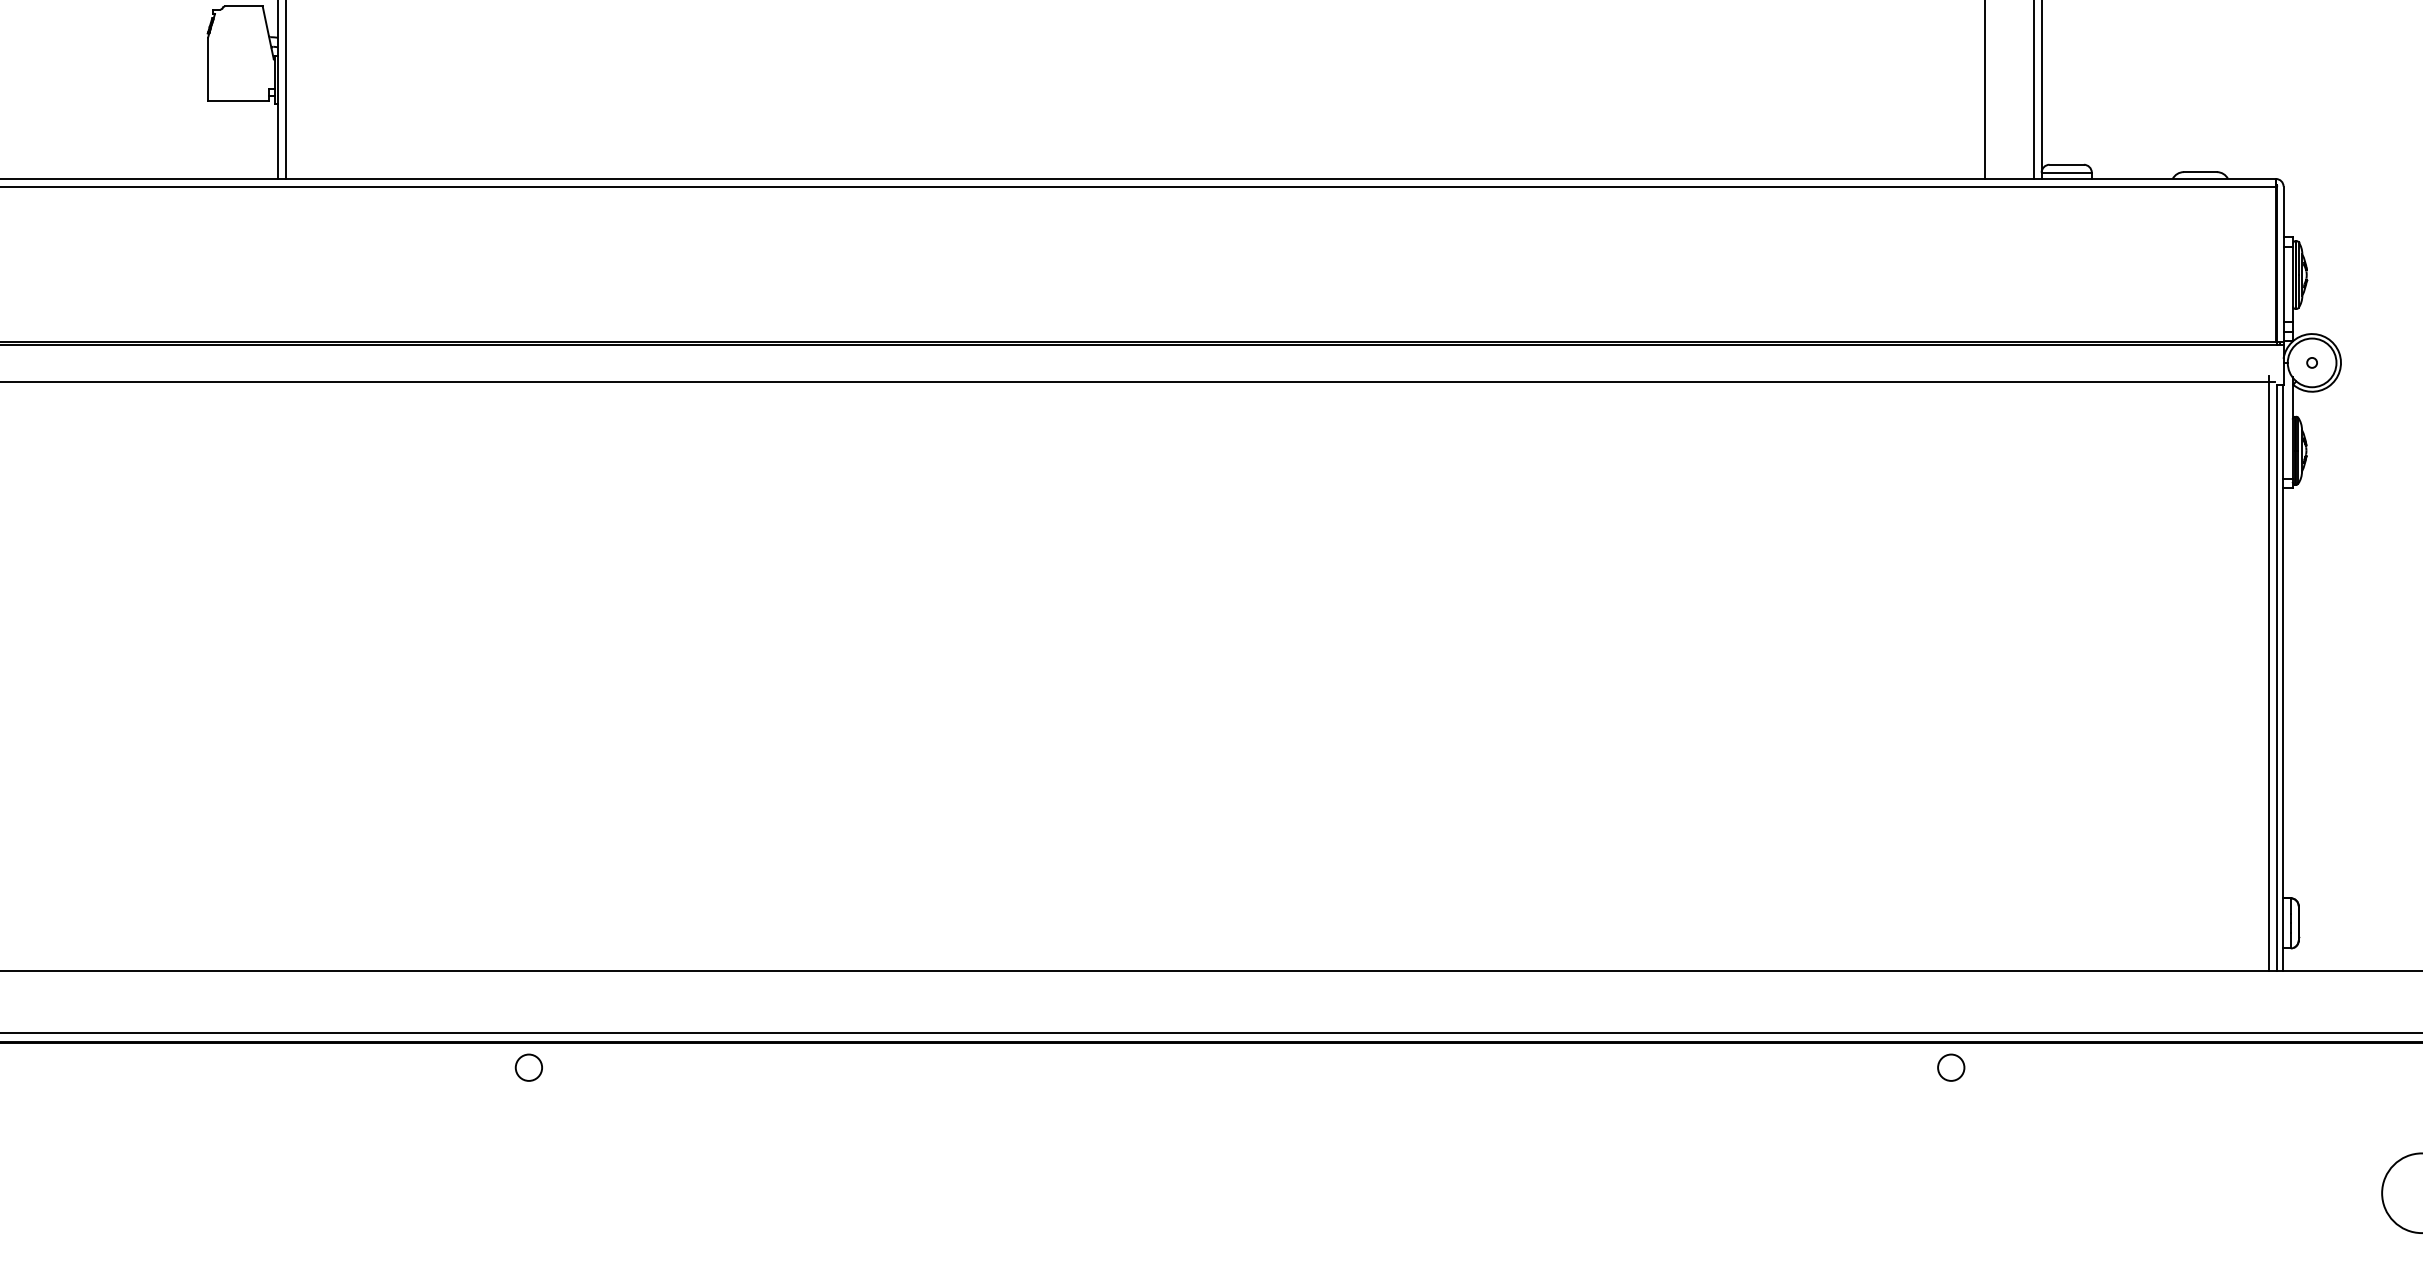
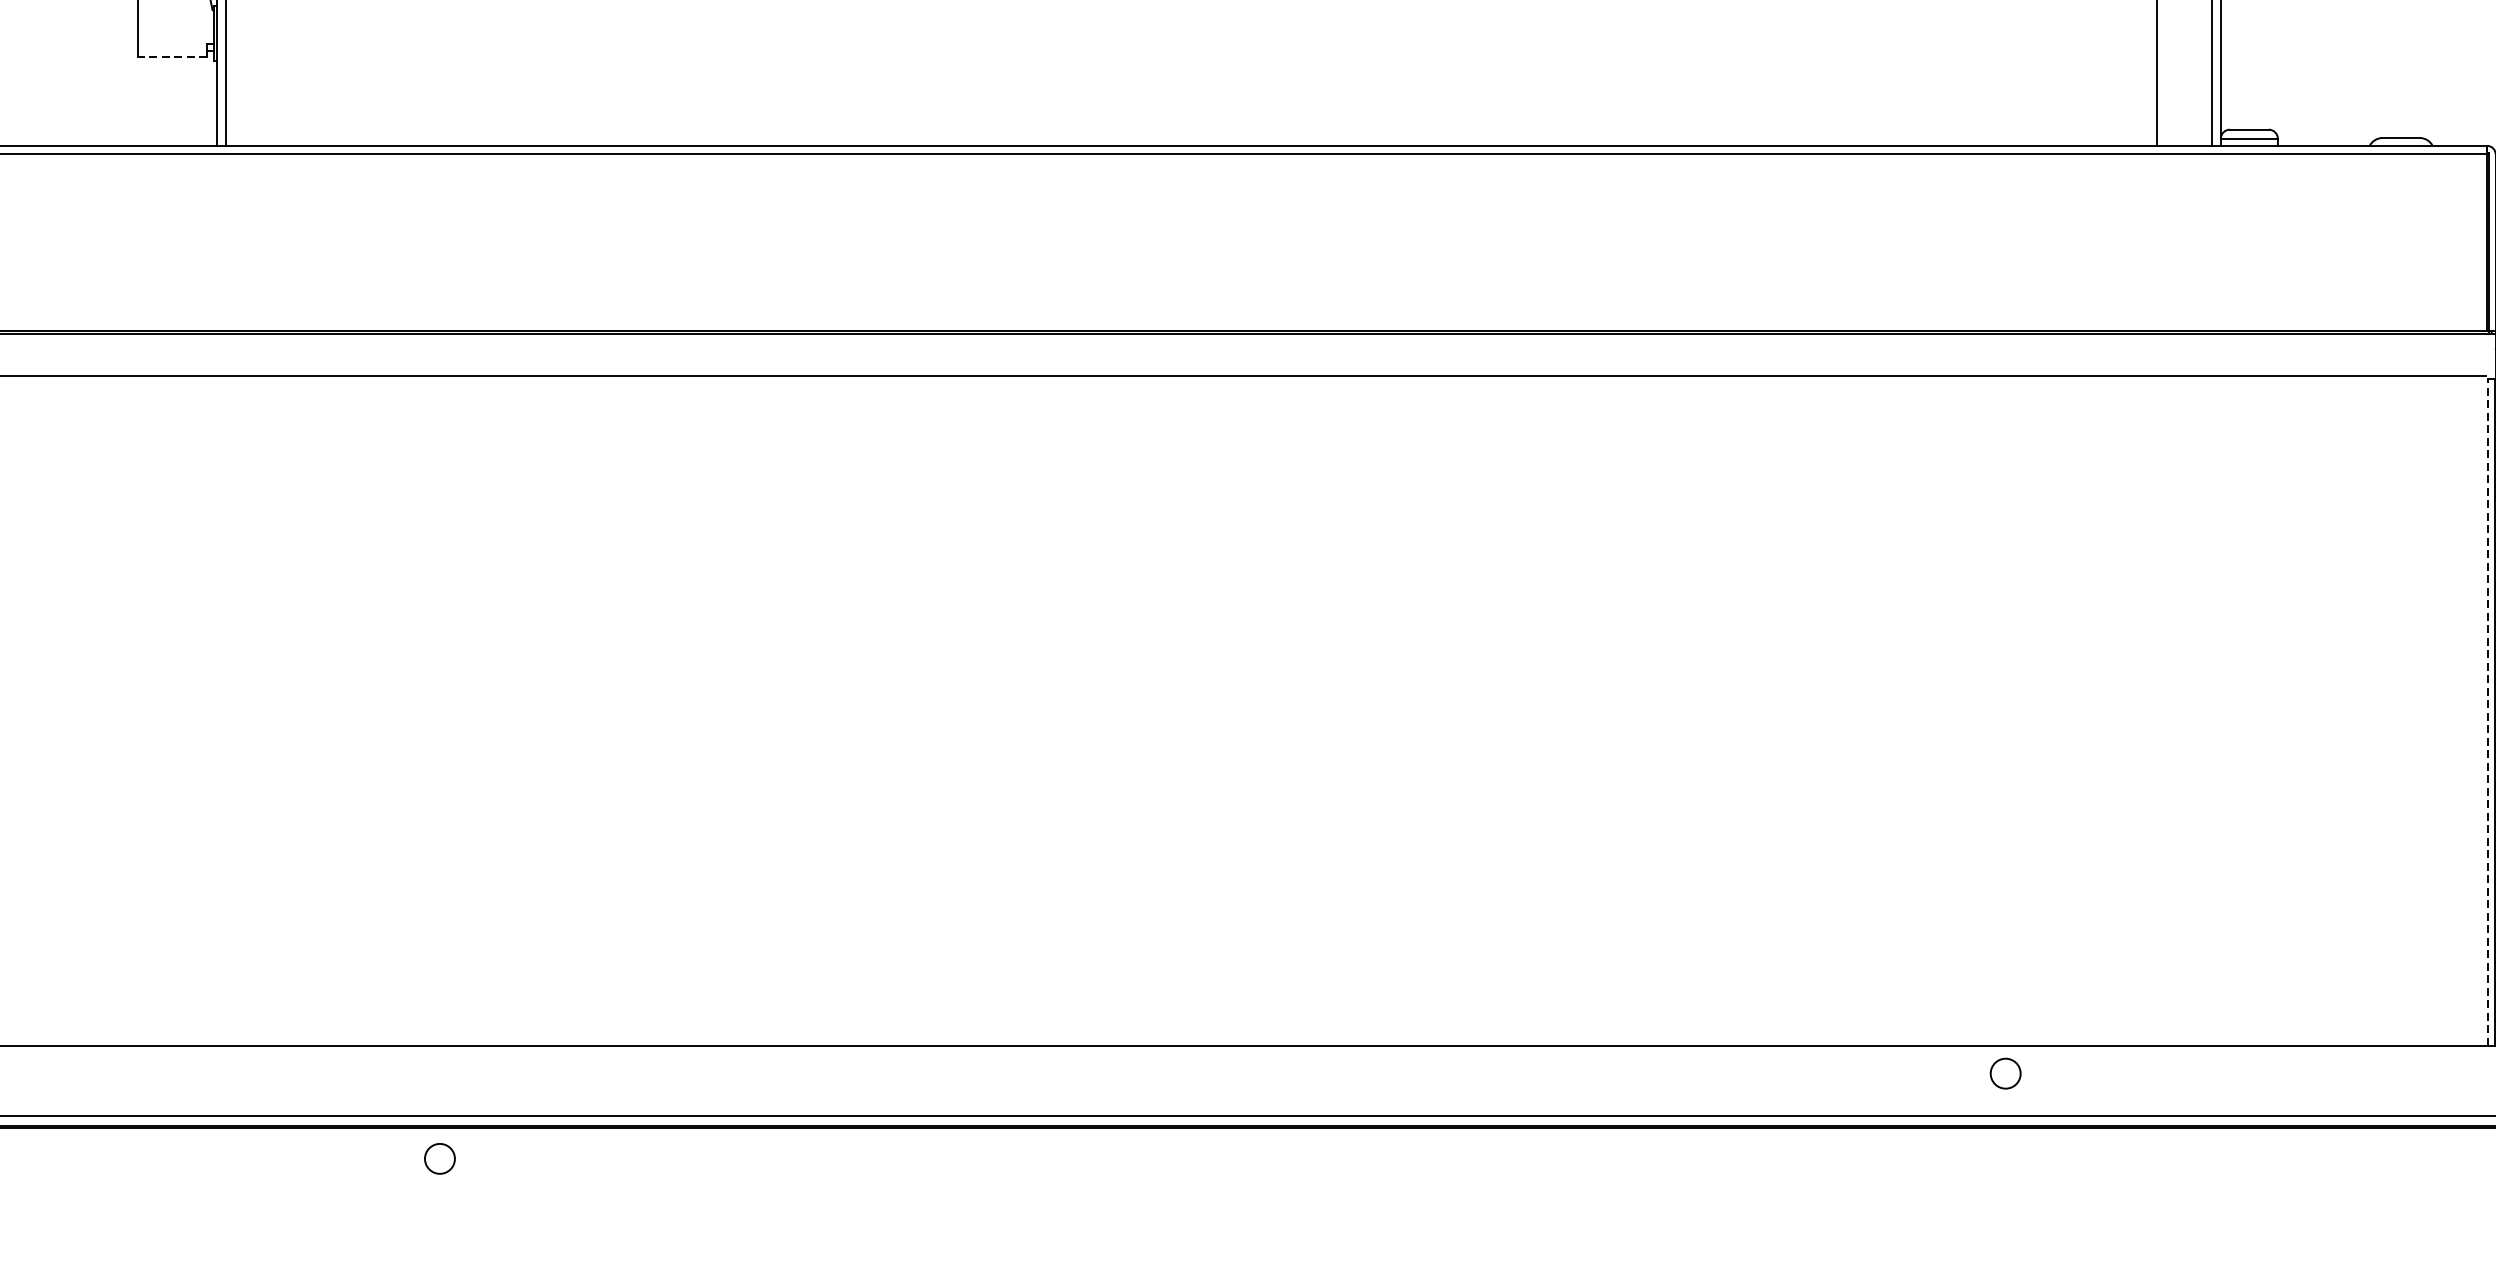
line: (238, 100) -> (172, 56), solid -> dashed
line: (2269, 673) -> (2479, 707), removed
line: (2276, 677) -> (2487, 712), solid -> dashed
circle: (528, 1067) -> (439, 1158), moved
circle: (1951, 1067) -> (2005, 1073), moved

